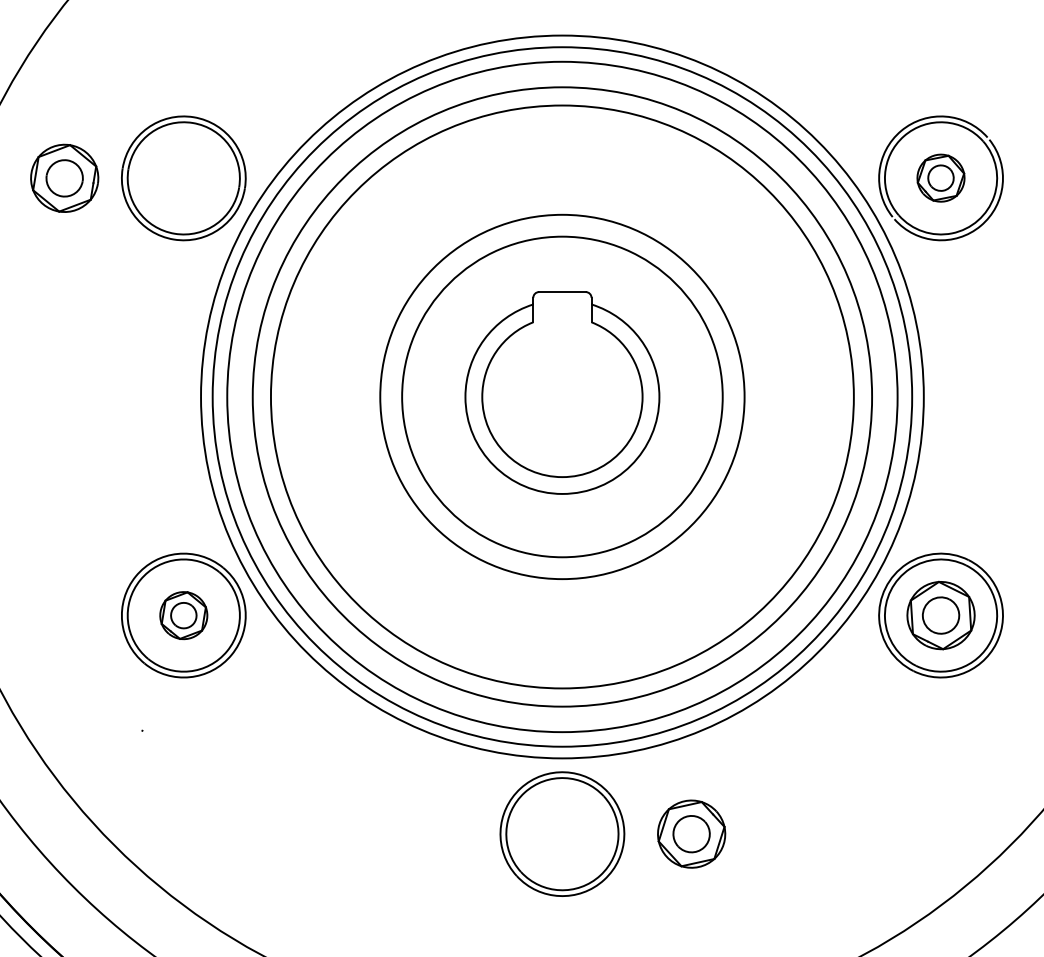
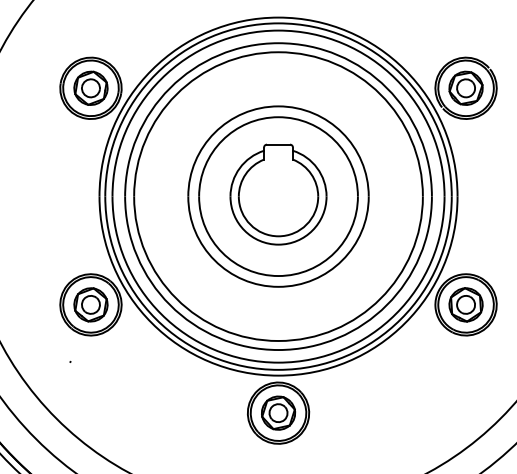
part: (63, 176) -> (90, 87), moved
part: (939, 176) -> (465, 87), size x1.43
part: (182, 614) -> (90, 304), size x1.43
part: (691, 832) -> (278, 412), moved

